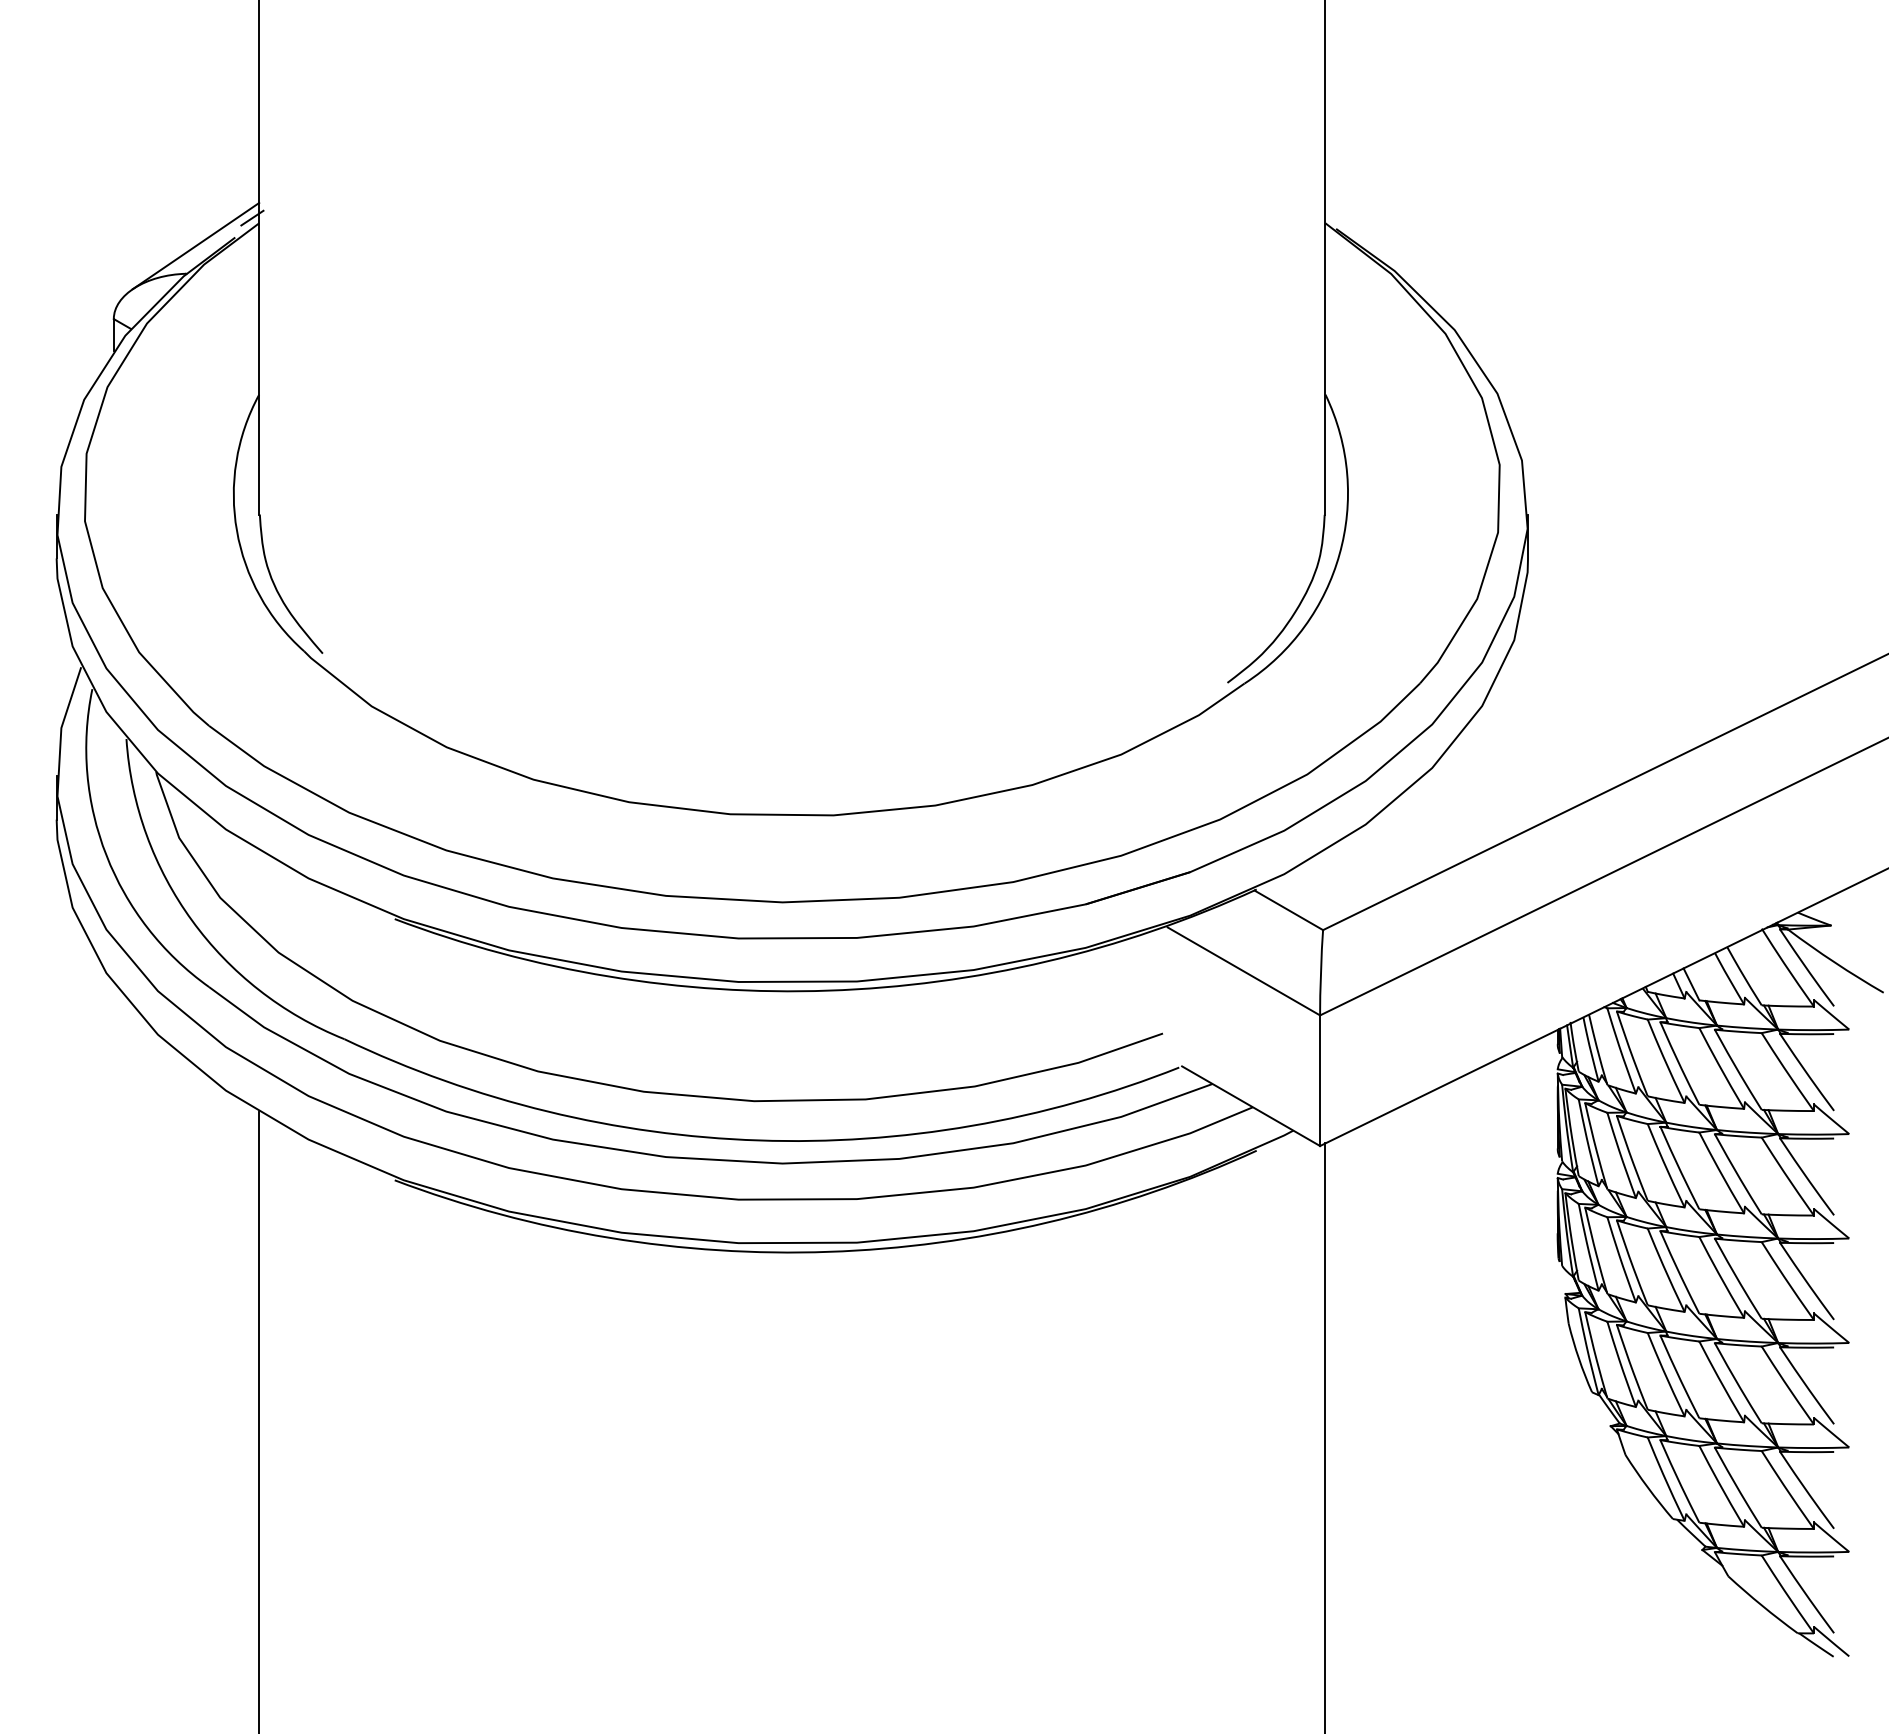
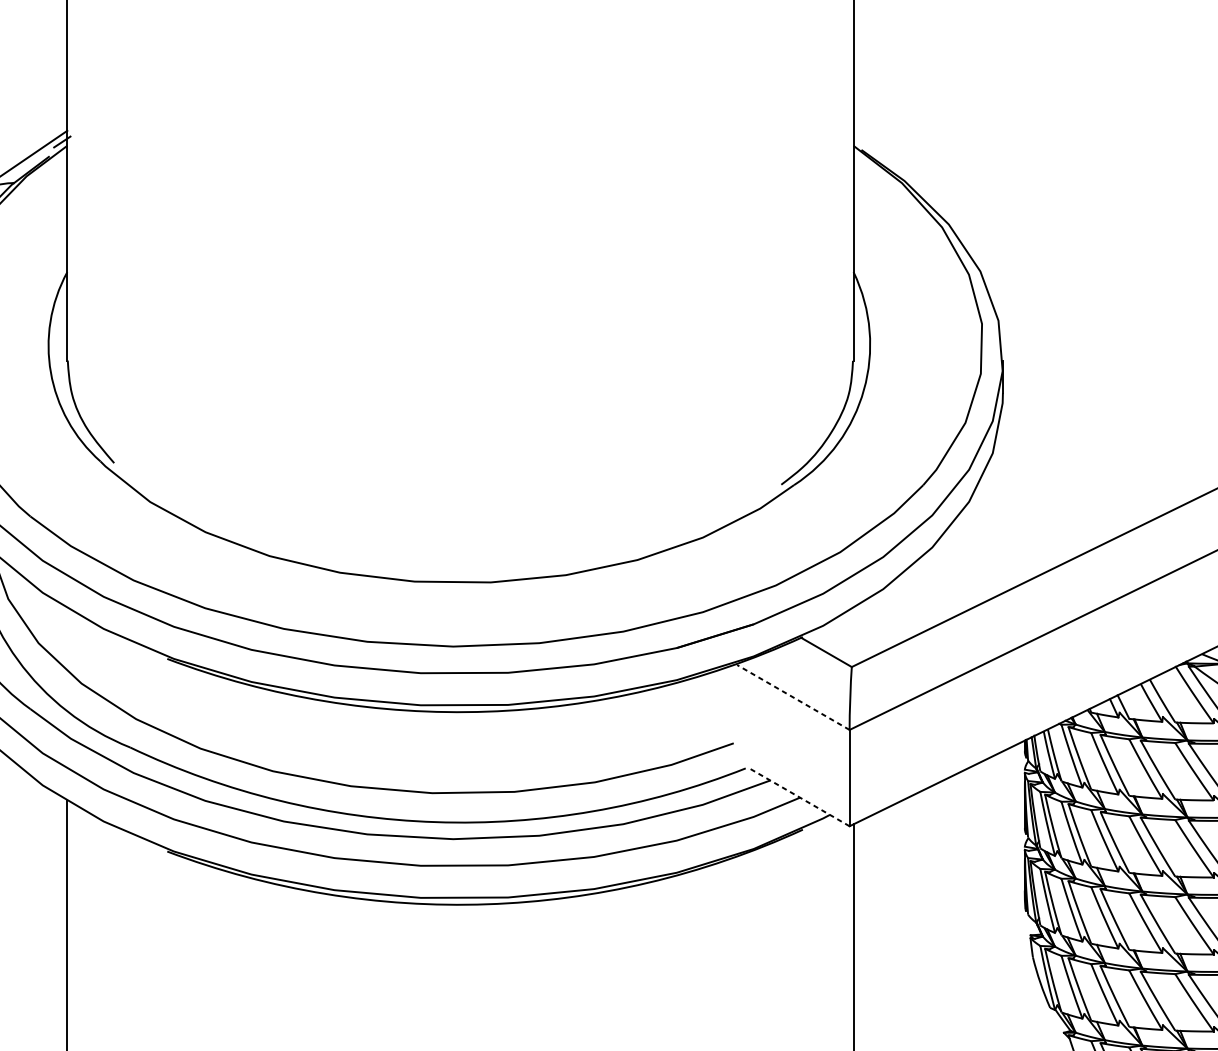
line: (1243, 971) -> (793, 697), solid -> dashed
line: (1251, 1106) -> (799, 797), solid -> dashed

